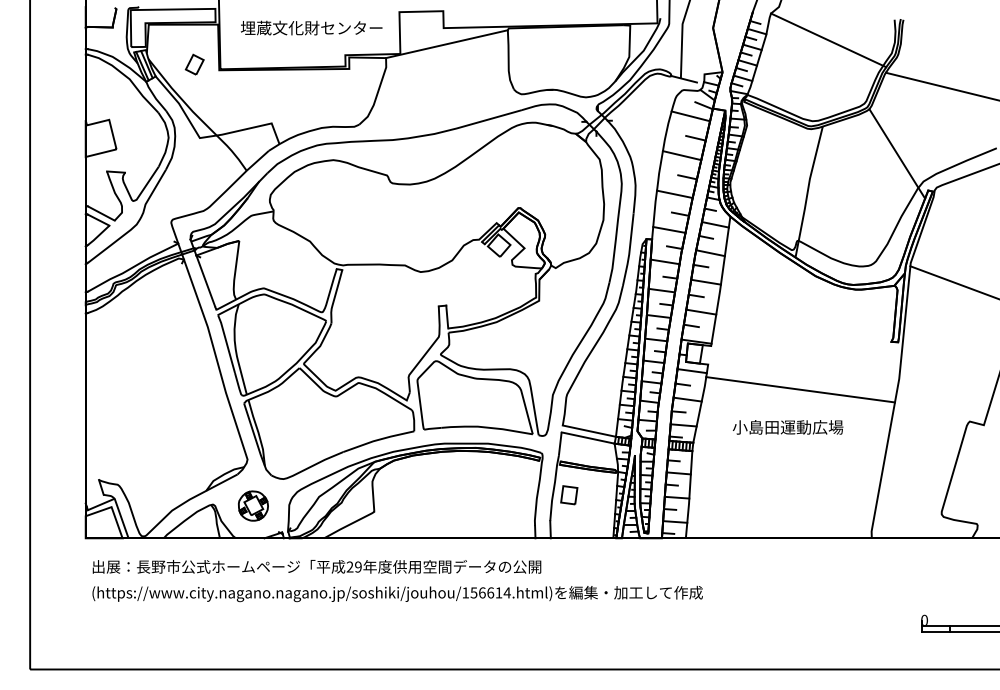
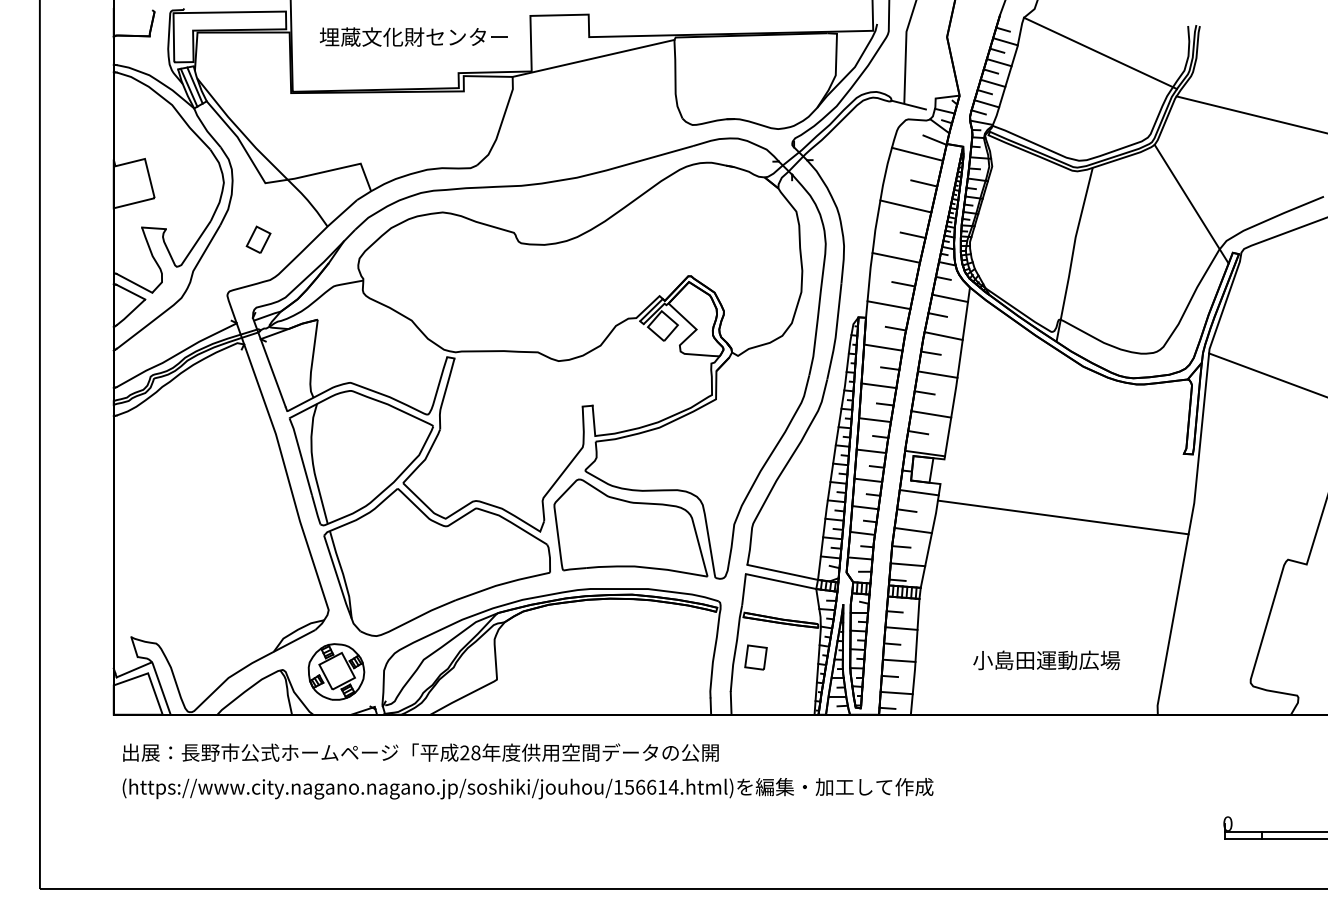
part: (194, 64) -> (258, 239), moved
text: (788, 427) -> (1047, 660), moved
part: (253, 505) -> (336, 671), size x1.43
text: (358, 566) -> (476, 752), 29 -> 28

